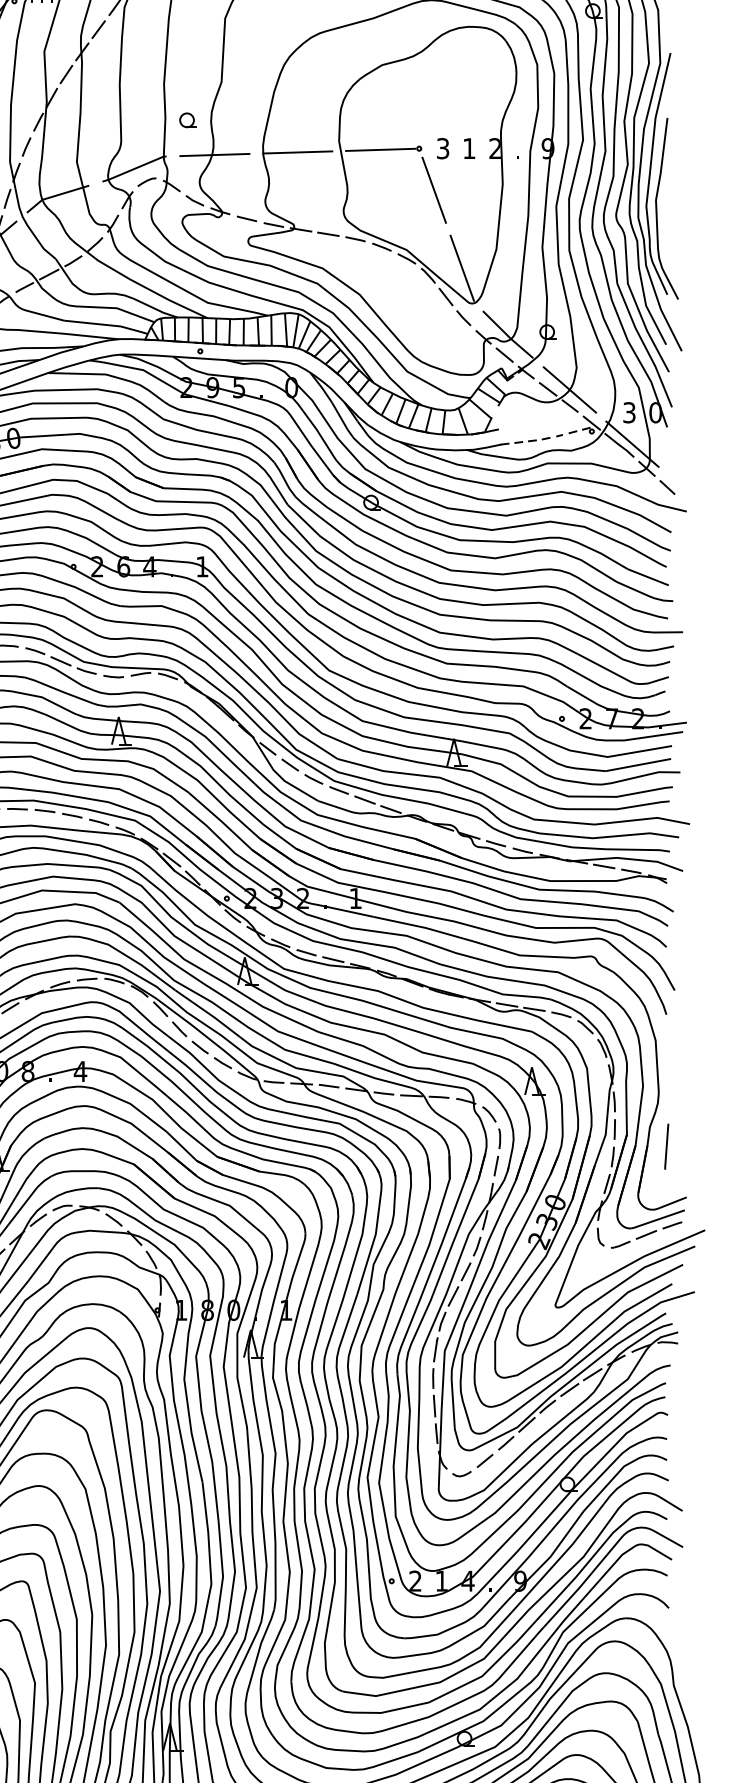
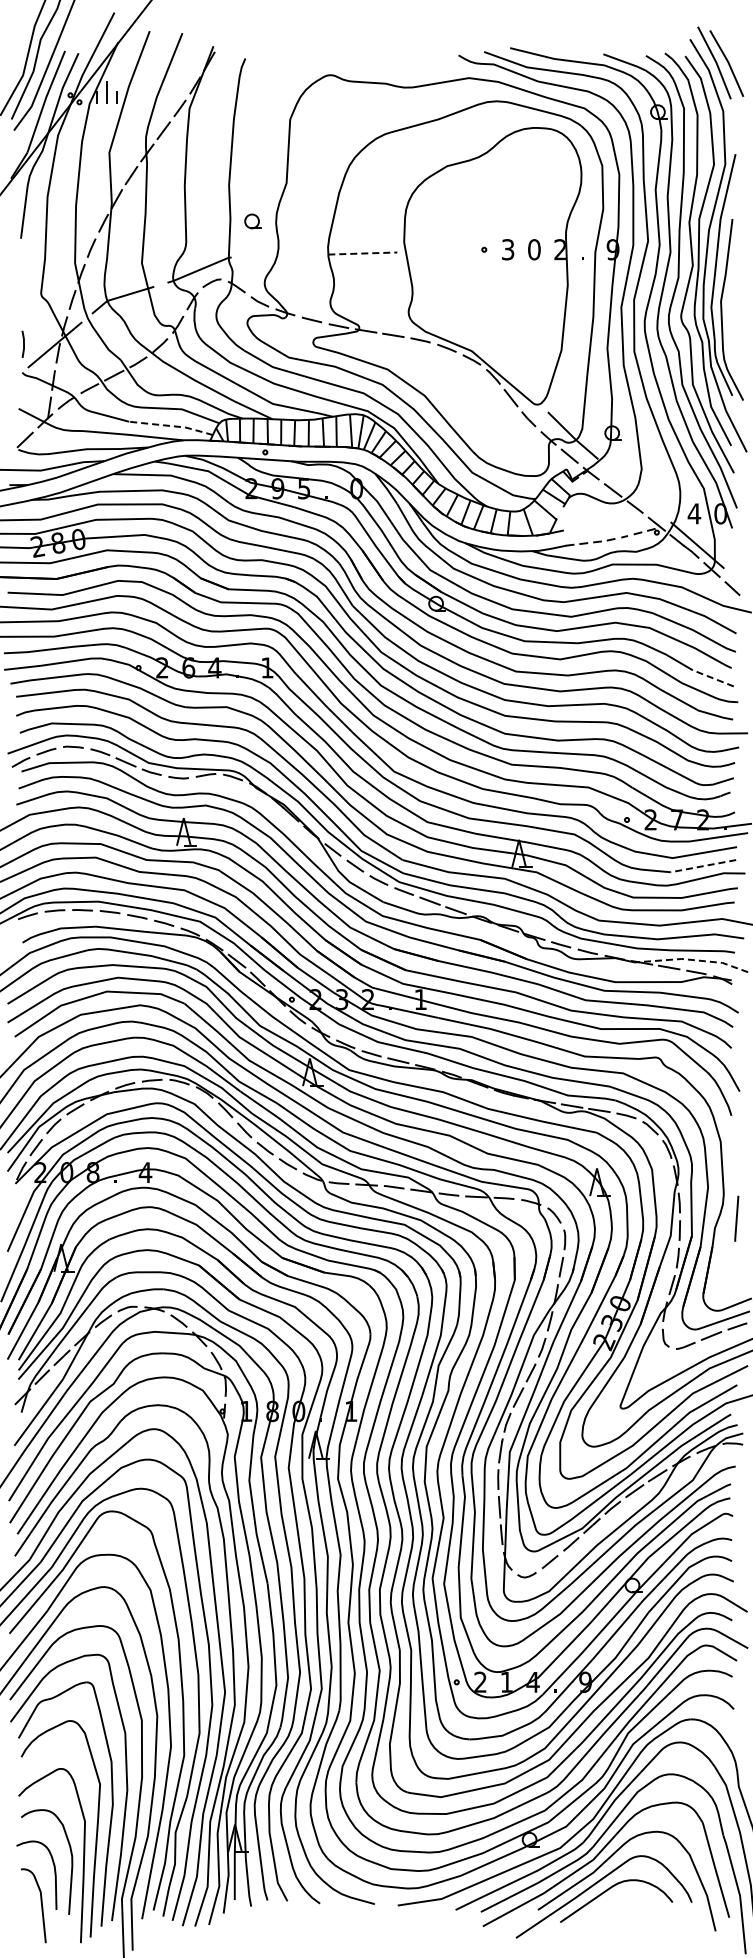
text: (469, 148) -> (534, 249), 1 -> 0
line: (380, 149) -> (445, 250), removed
line: (297, 152) -> (362, 253), solid -> dashed
line: (214, 155) -> (279, 256), removed
line: (433, 189) -> (498, 290), removed
line: (462, 267) -> (527, 368), removed
line: (107, 325) -> (172, 426), solid -> dashed
line: (569, 389) -> (634, 490), removed
text: (629, 412) -> (694, 513), 3 -> 4
line: (647, 577) -> (712, 678), solid -> dashed
line: (637, 765) -> (702, 866), solid -> dashed
line: (626, 858) -> (691, 959), solid -> dashed
line: (666, 1146) -> (736, 1218), moved

